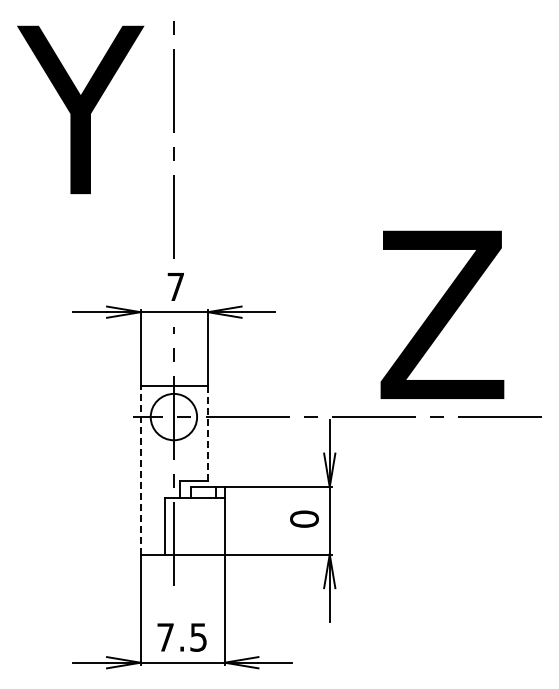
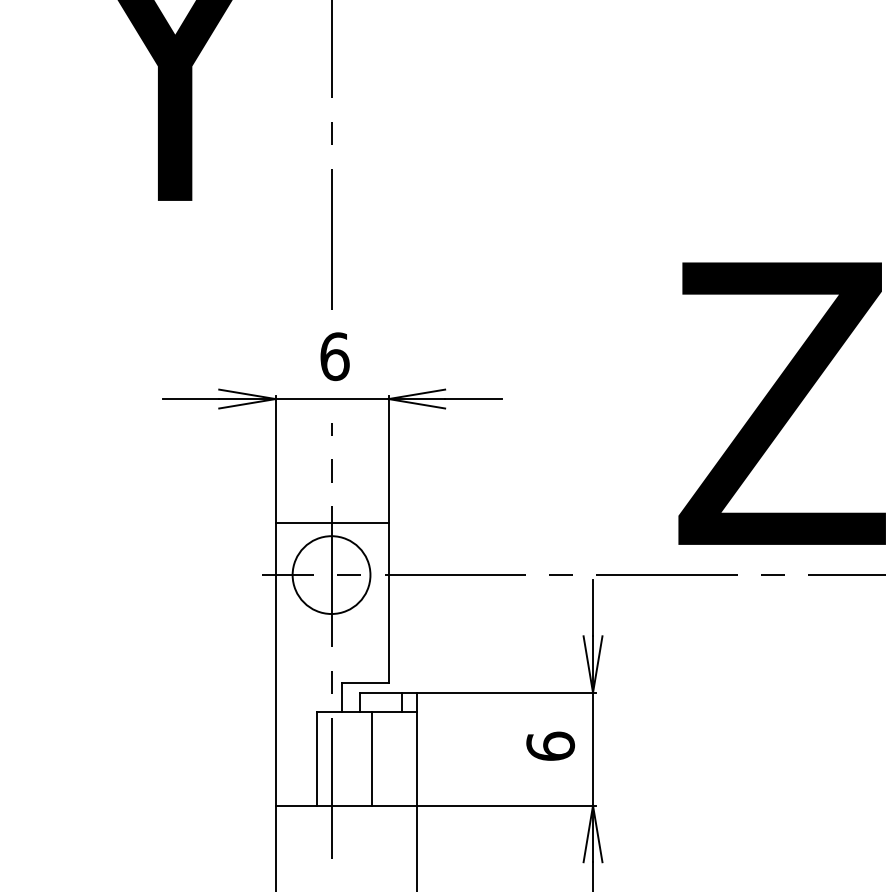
text: (175, 286) -> (334, 355), 7 -> 6
line: (207, 433) -> (387, 602), dashed -> solid
line: (140, 469) -> (275, 663), dashed -> solid
text: (304, 518) -> (550, 745), 0 -> 6
line: (198, 526) -> (372, 758), added

